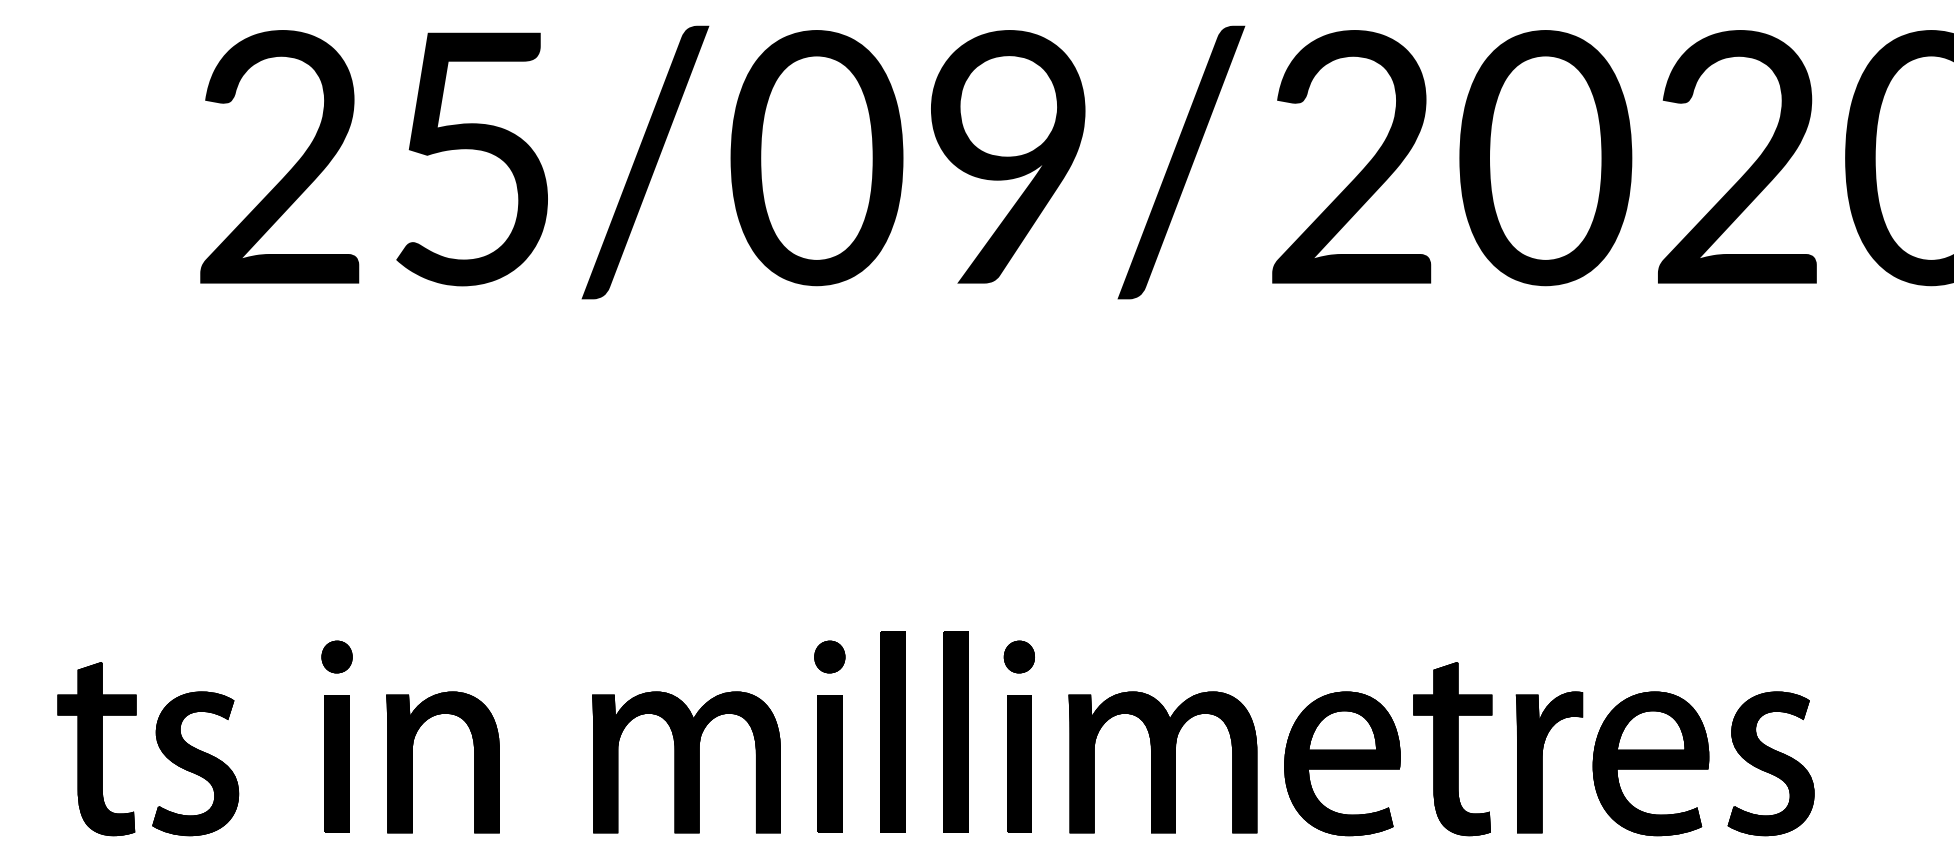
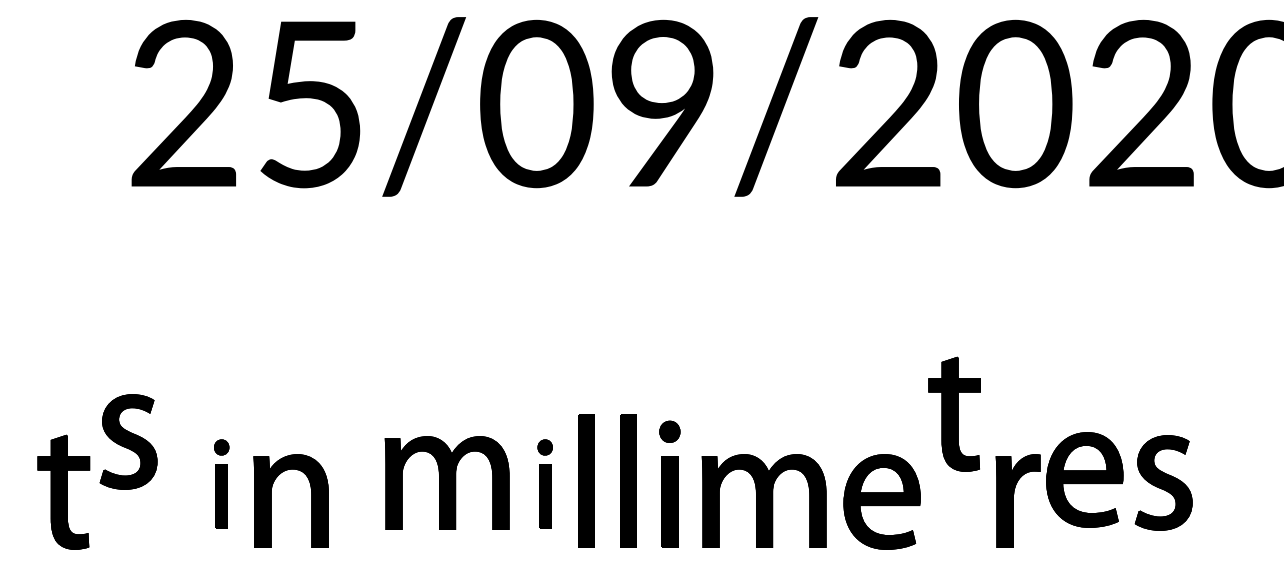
part: (336, 735) -> (221, 483), size x0.7
part: (828, 735) -> (544, 483), size x0.7
part: (1452, 747) -> (954, 413), moved
part: (685, 761) -> (446, 482), moved
part: (195, 763) -> (128, 441), moved
part: (1650, 763) -> (1084, 479), moved
part: (1770, 763) -> (1163, 482), moved

